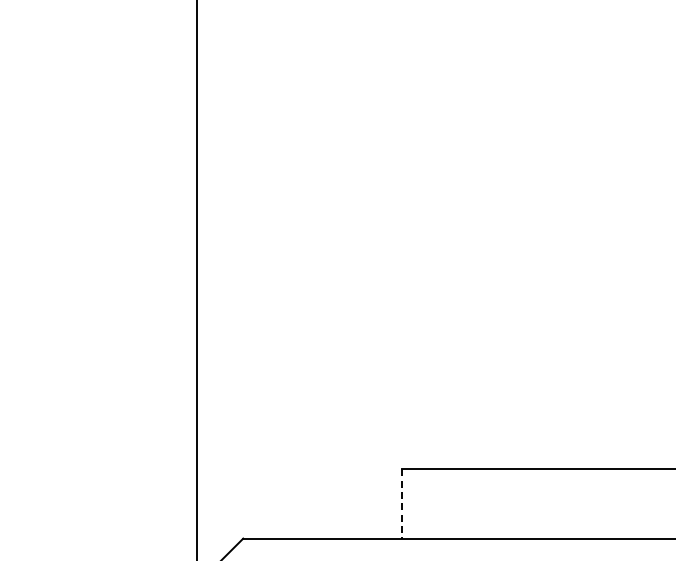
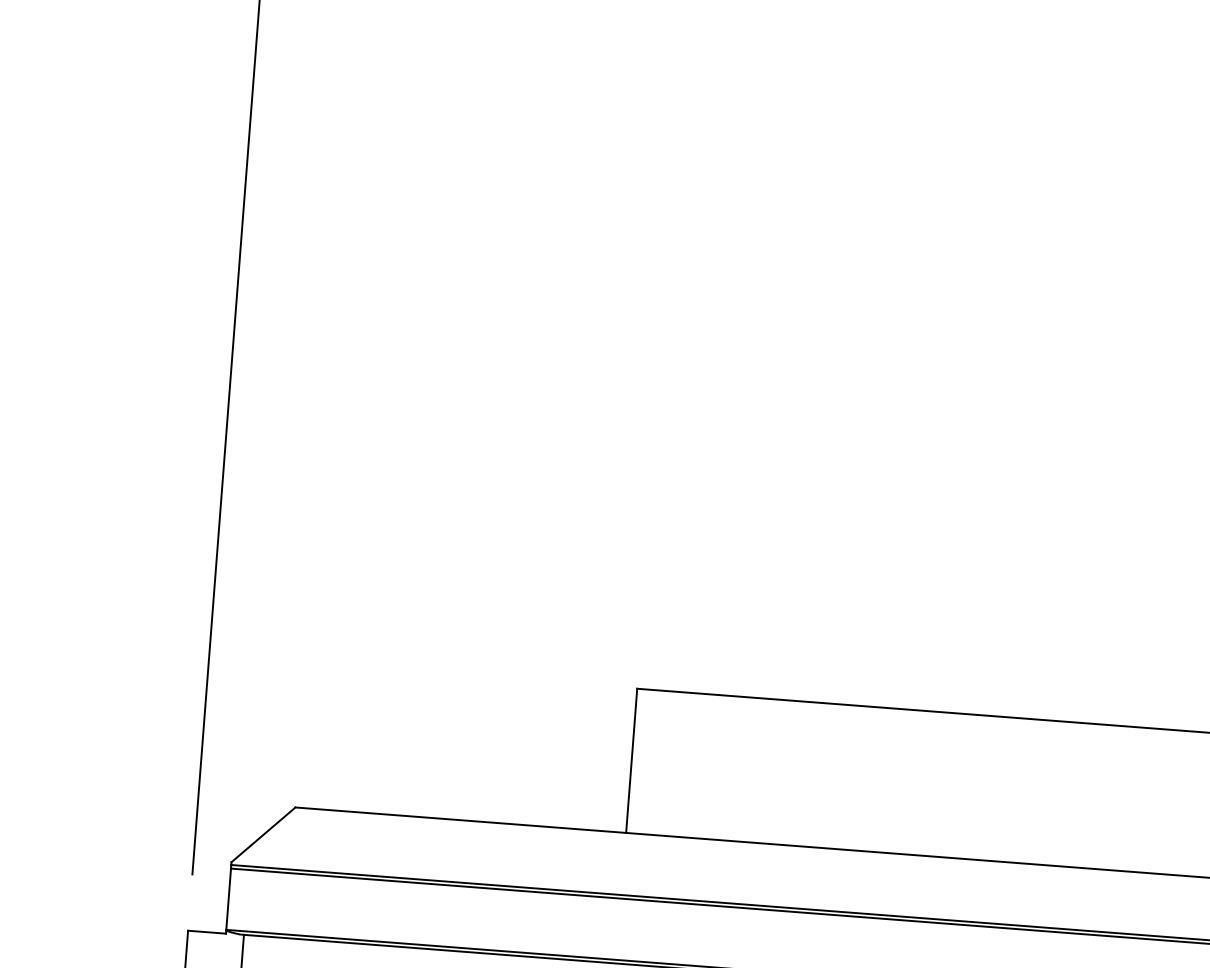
line: (401, 504) -> (631, 761), dashed -> solid

